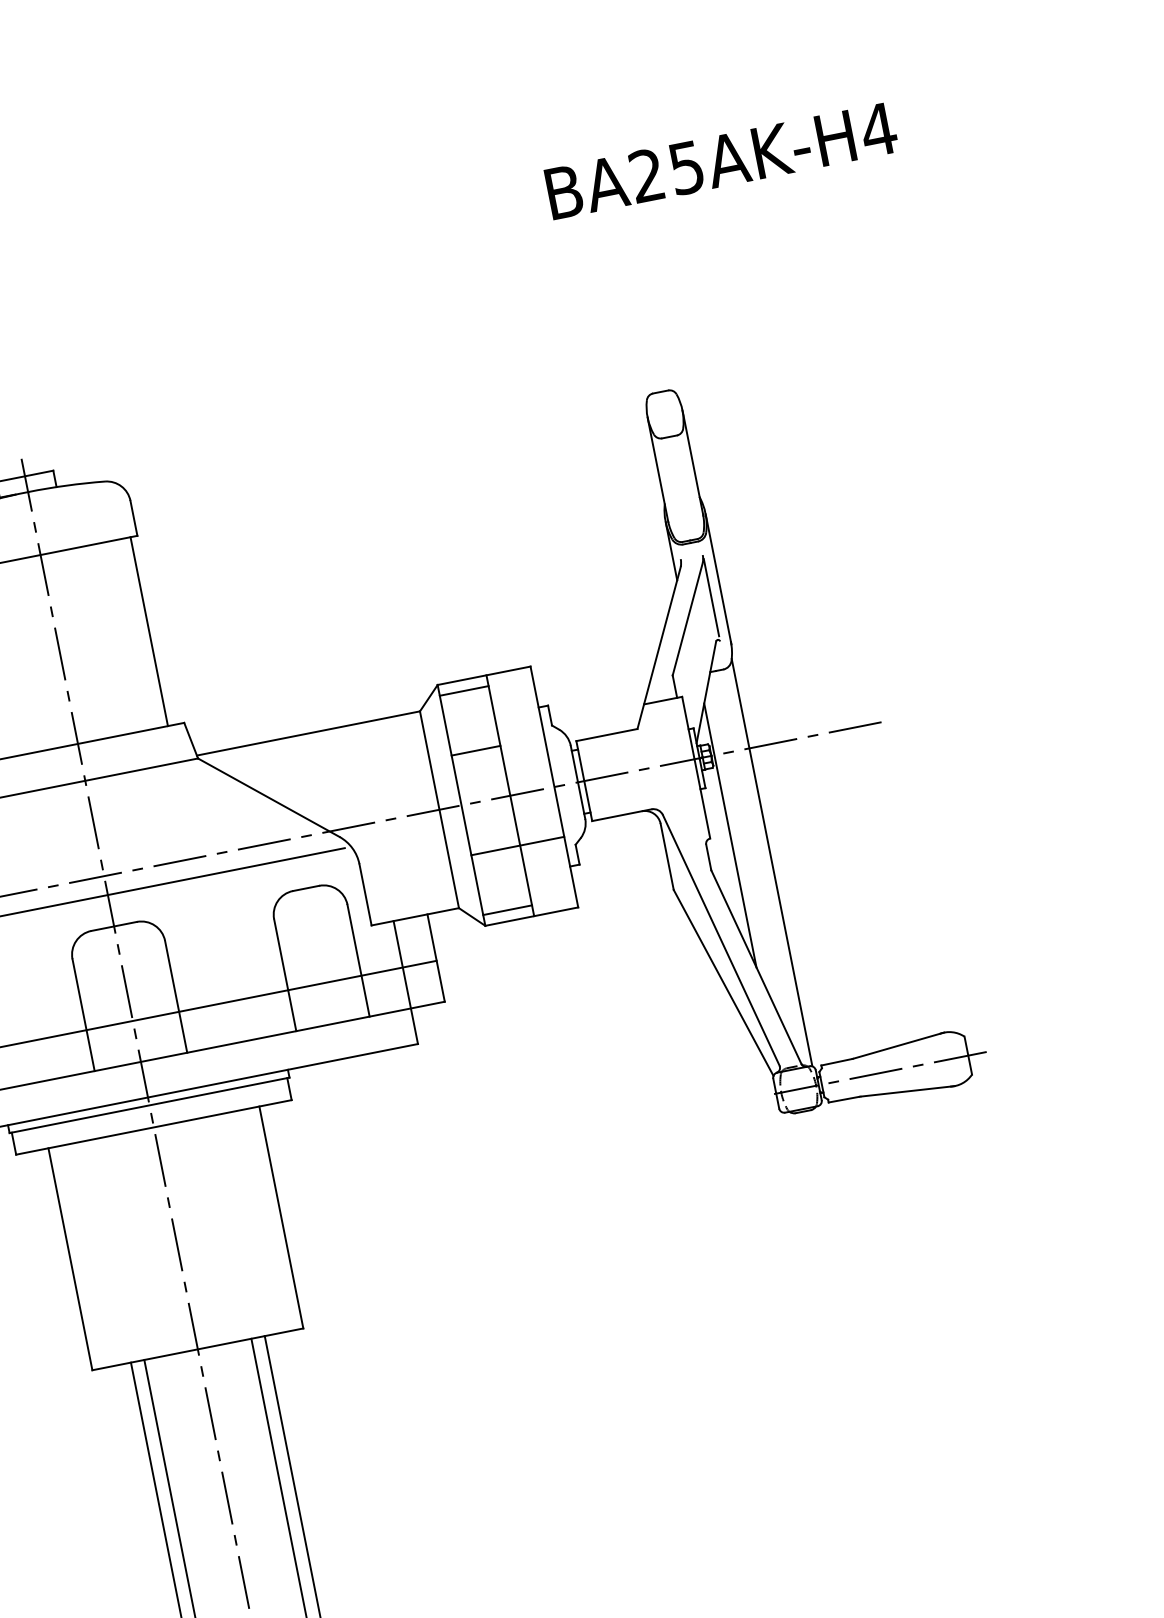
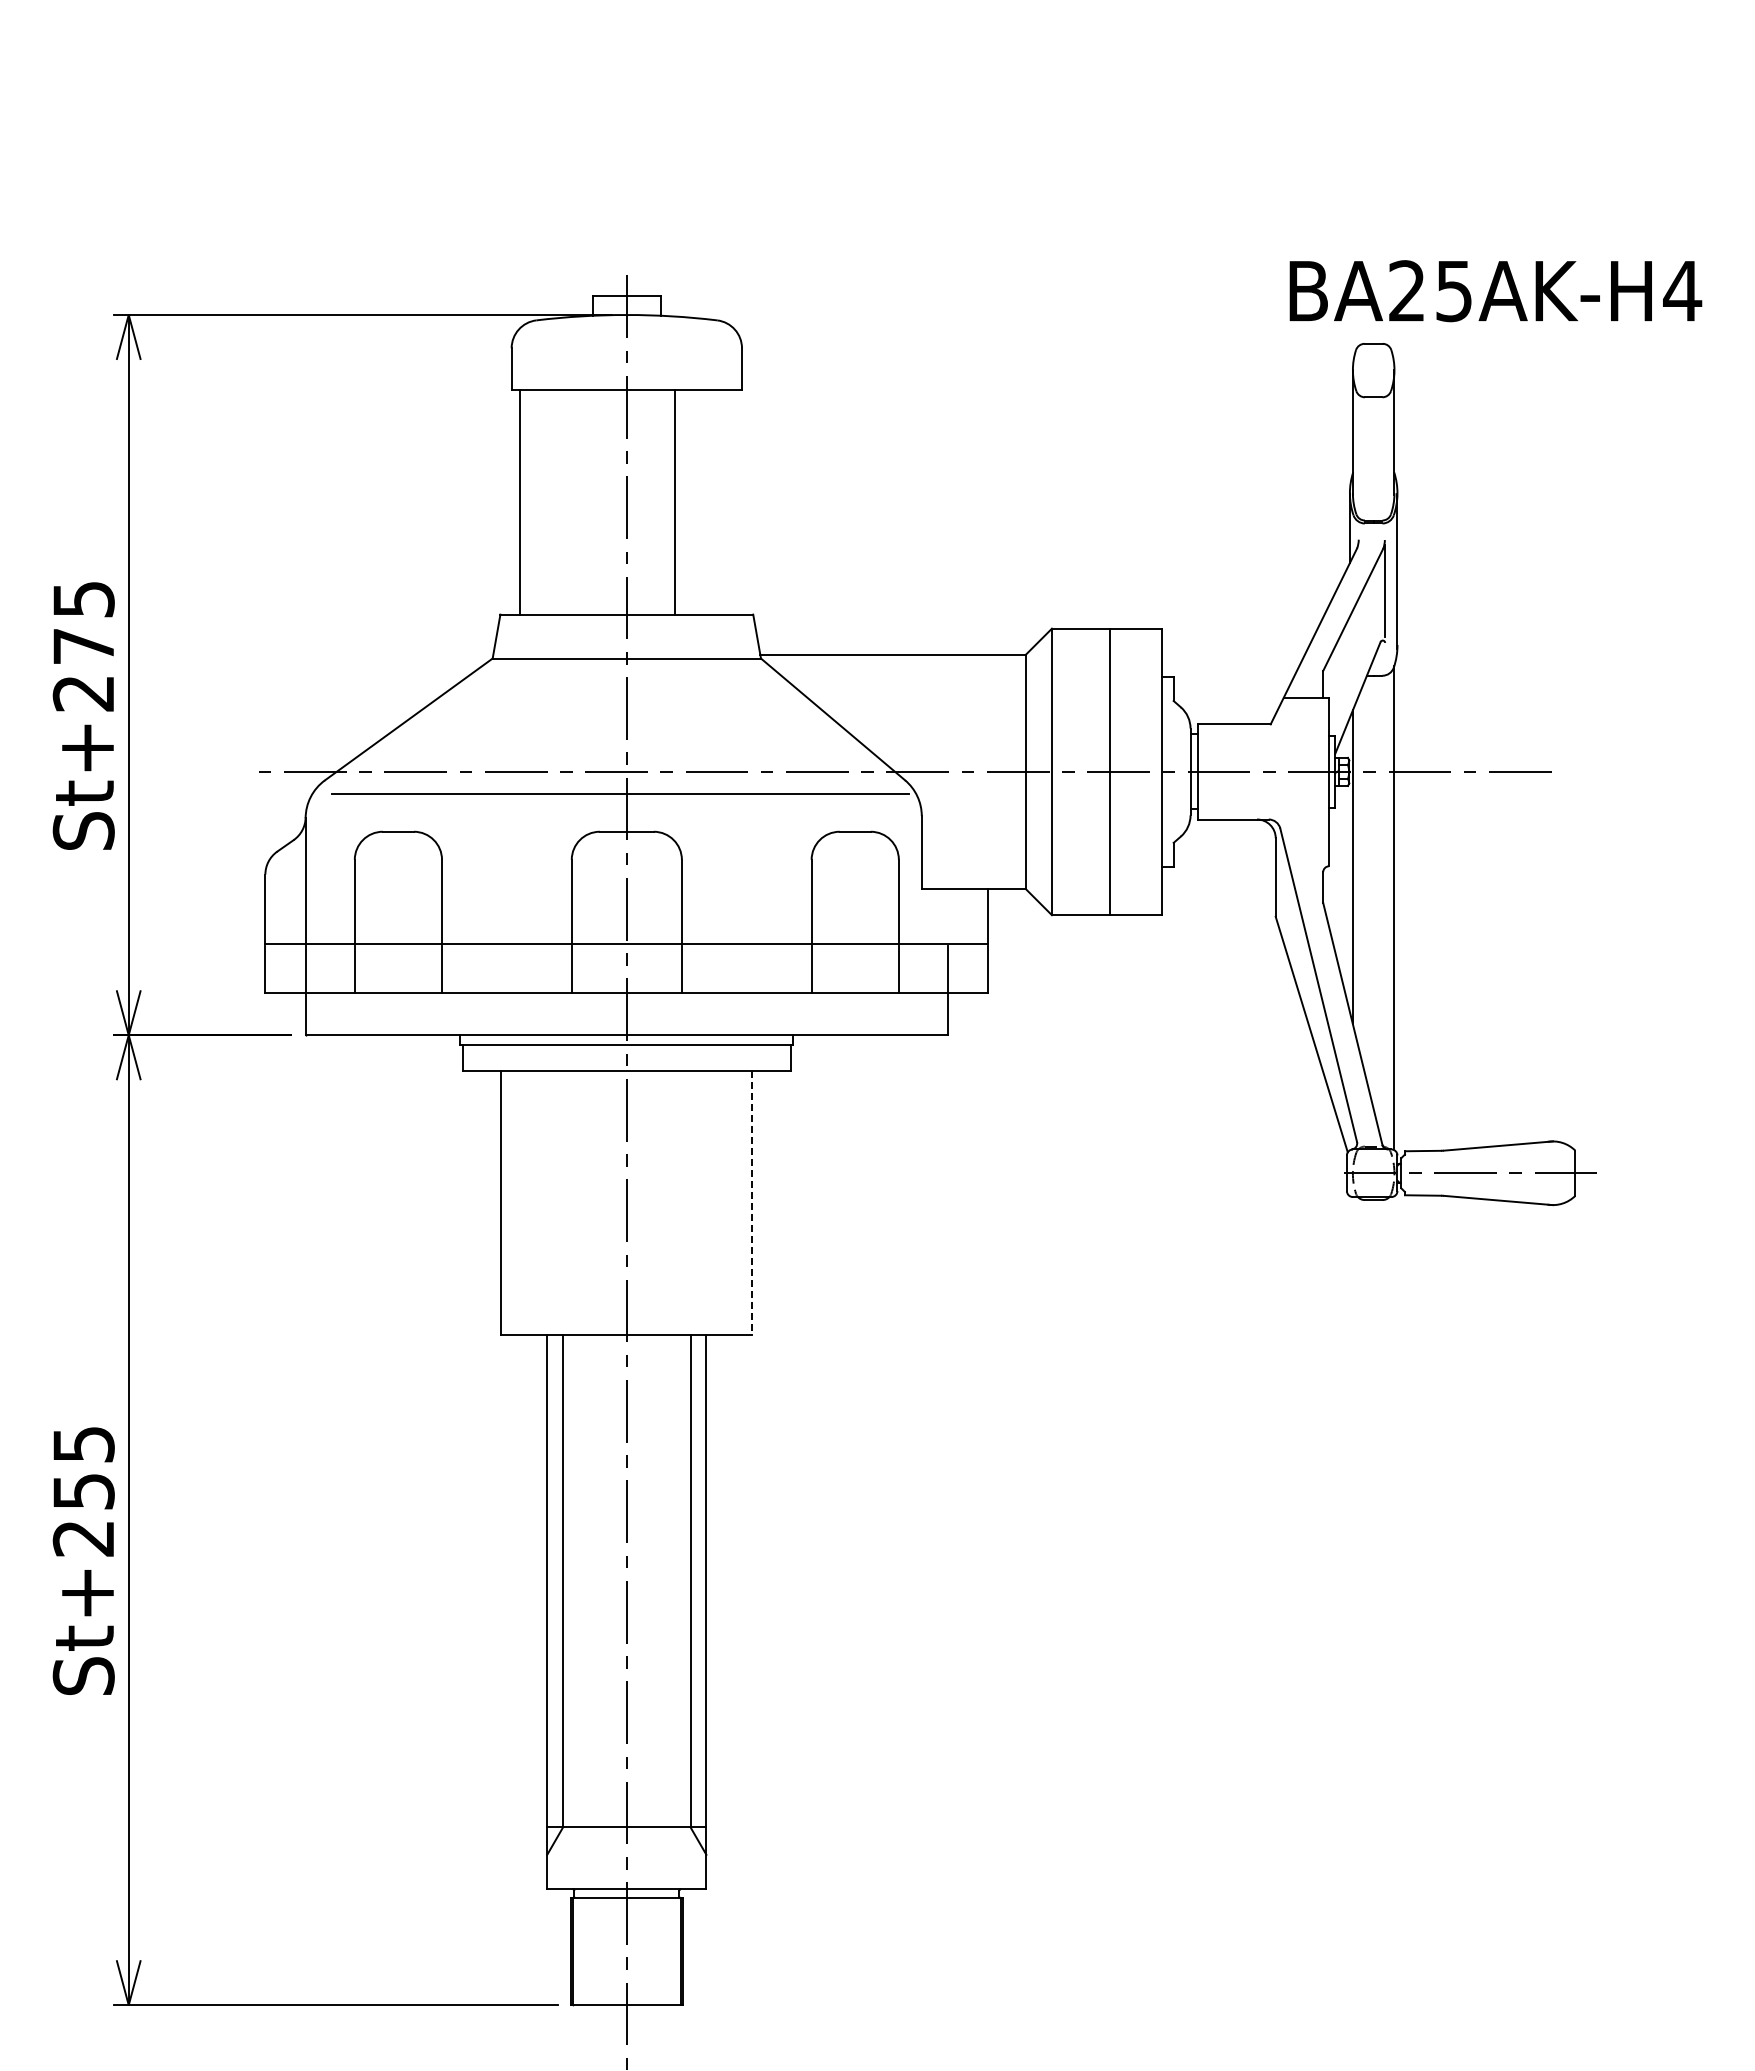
text: (721, 161) -> (1495, 291), moved
line: (148, 631) -> (674, 501), moved
line: (463, 691) -> (1080, 641), removed
line: (475, 750) -> (1080, 712), removed
line: (517, 846) -> (1106, 831), removed
line: (507, 910) -> (1080, 902), removed
line: (398, 944) -> (948, 916), removed
line: (281, 1218) -> (752, 1203), solid -> dashed

